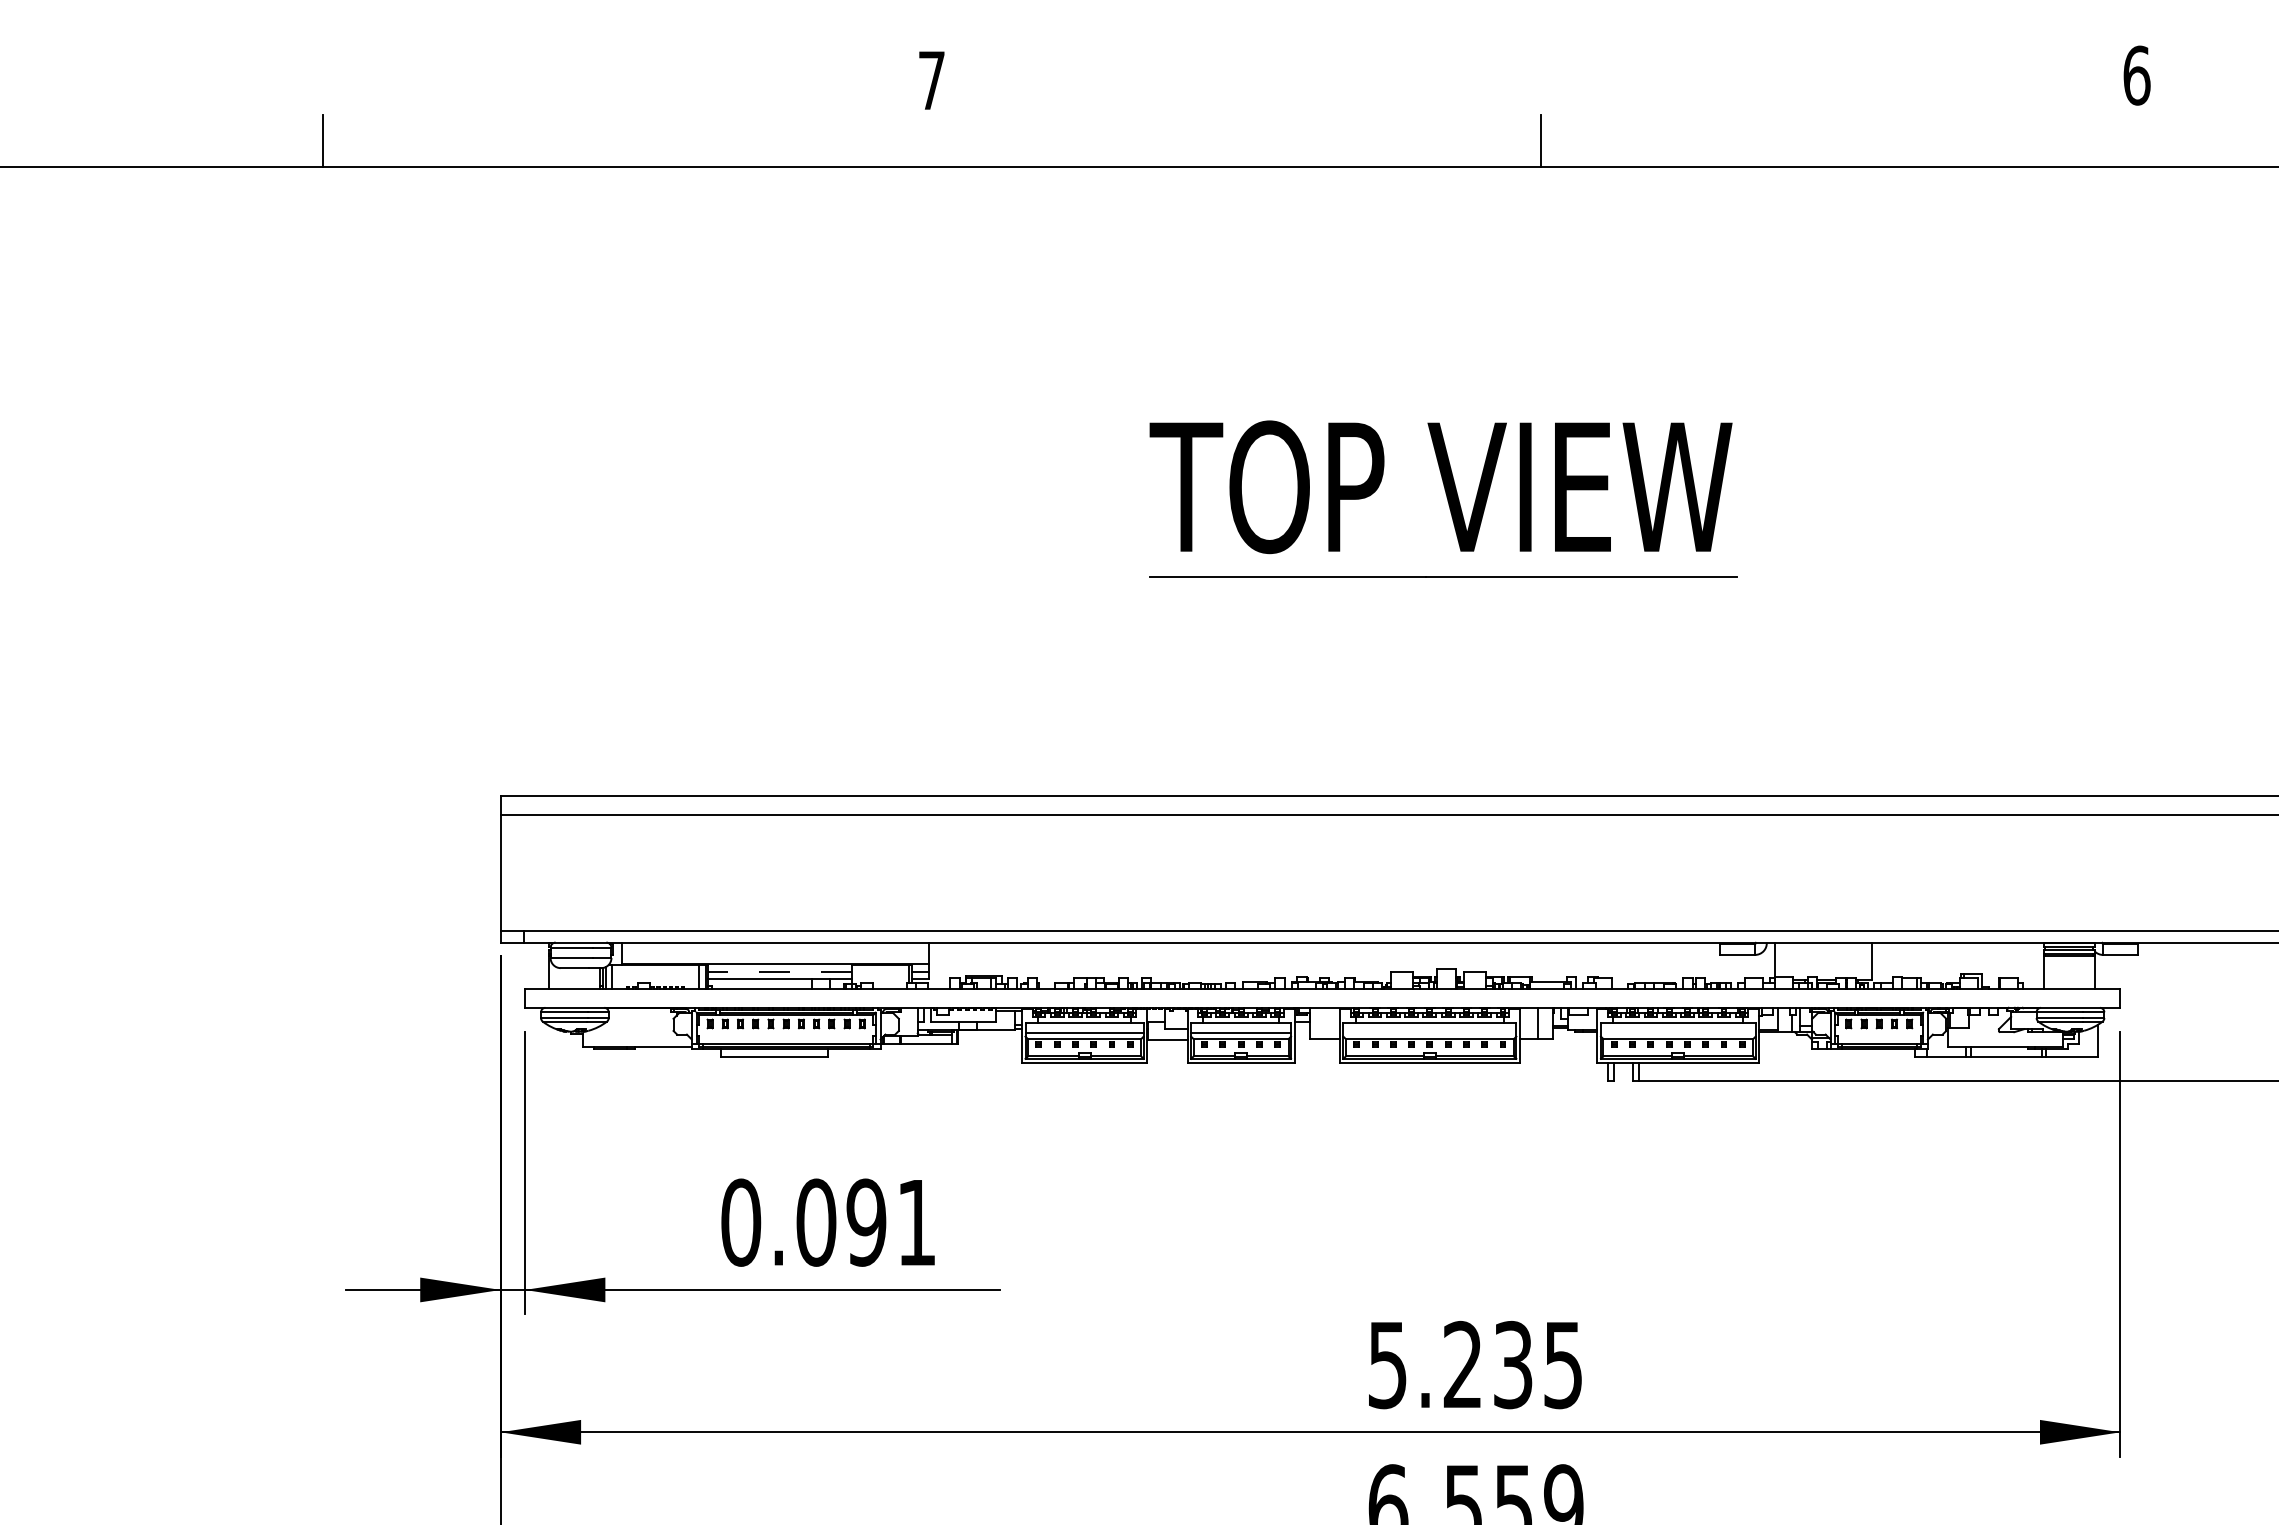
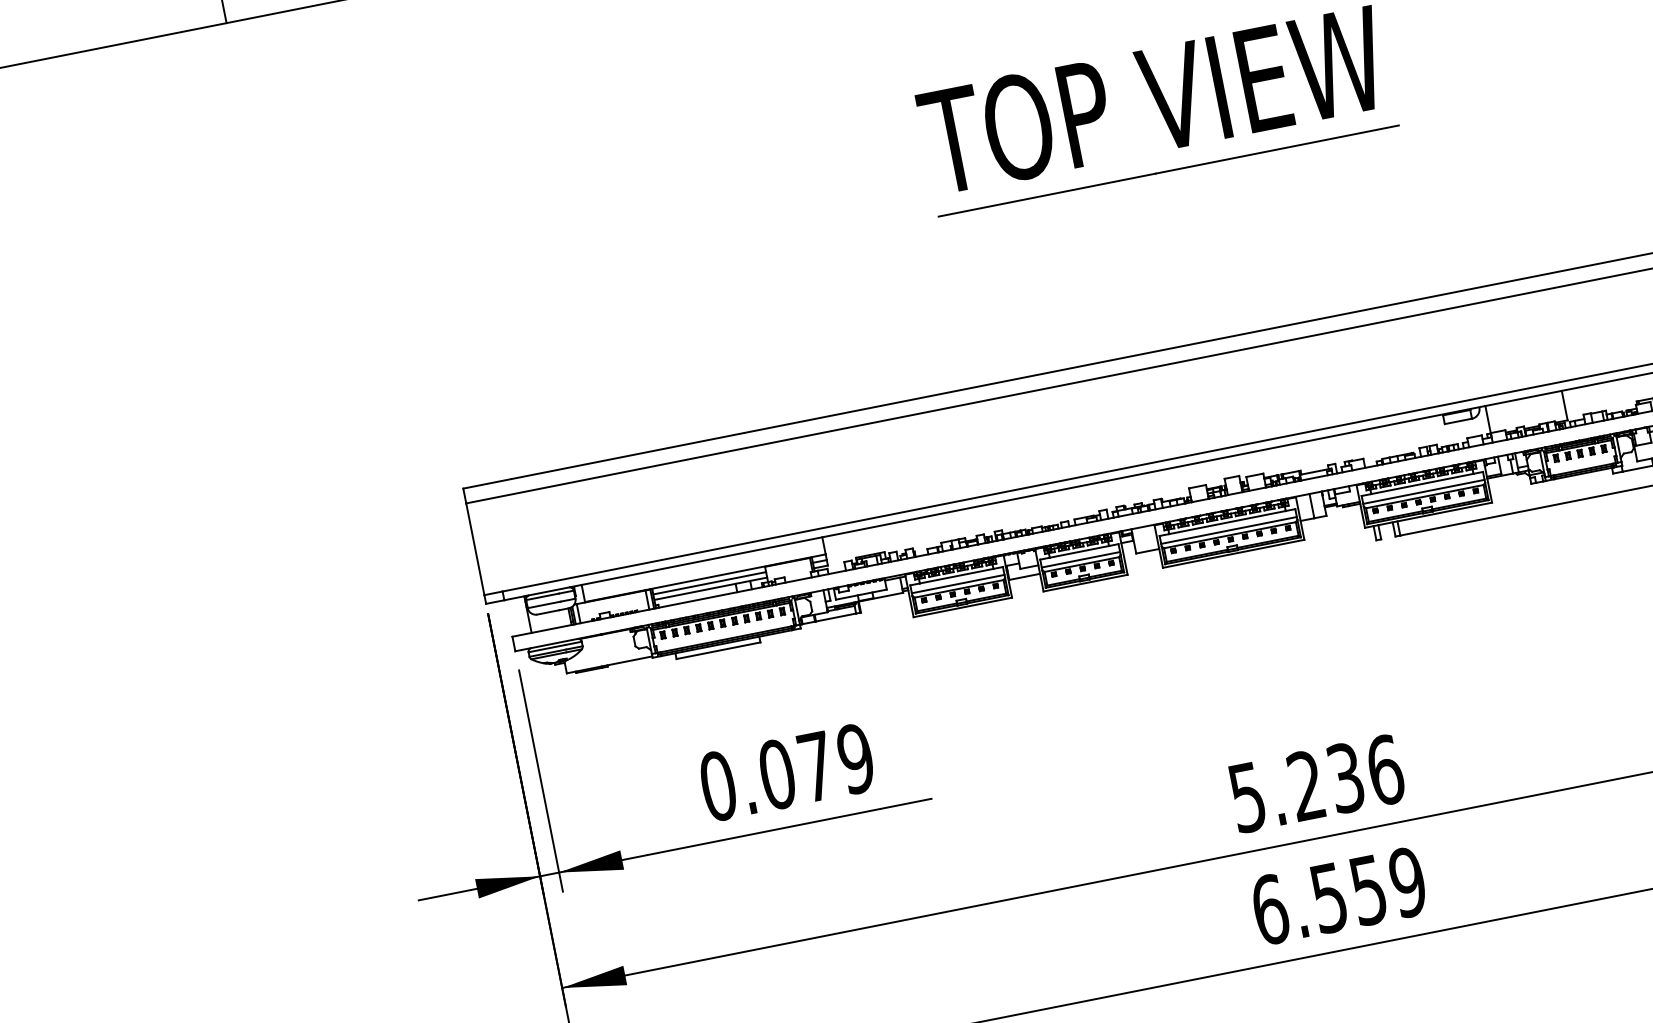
line: (779, 971) -> (709, 583), dashed -> solid
line: (1429, 1032) -> (1228, 530), added
line: (1677, 1032) -> (1423, 491), added
text: (891, 1222) -> (836, 762), 0.091 -> 0.079
text: (1563, 1364) -> (1385, 769), 5.235 -> 5.236

